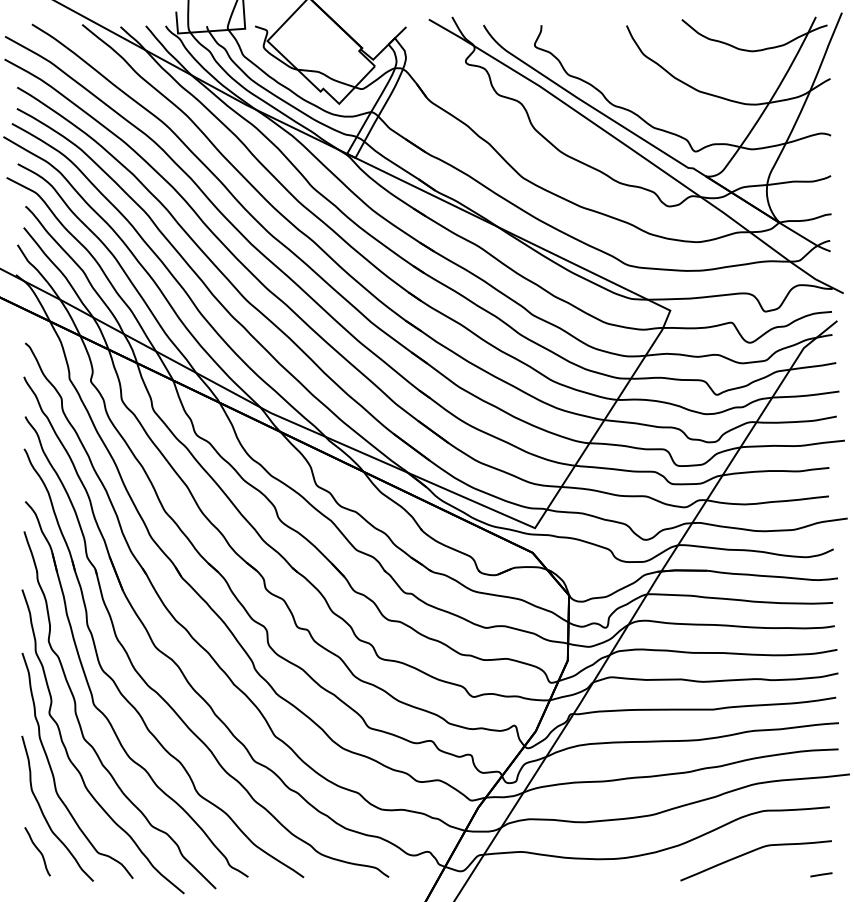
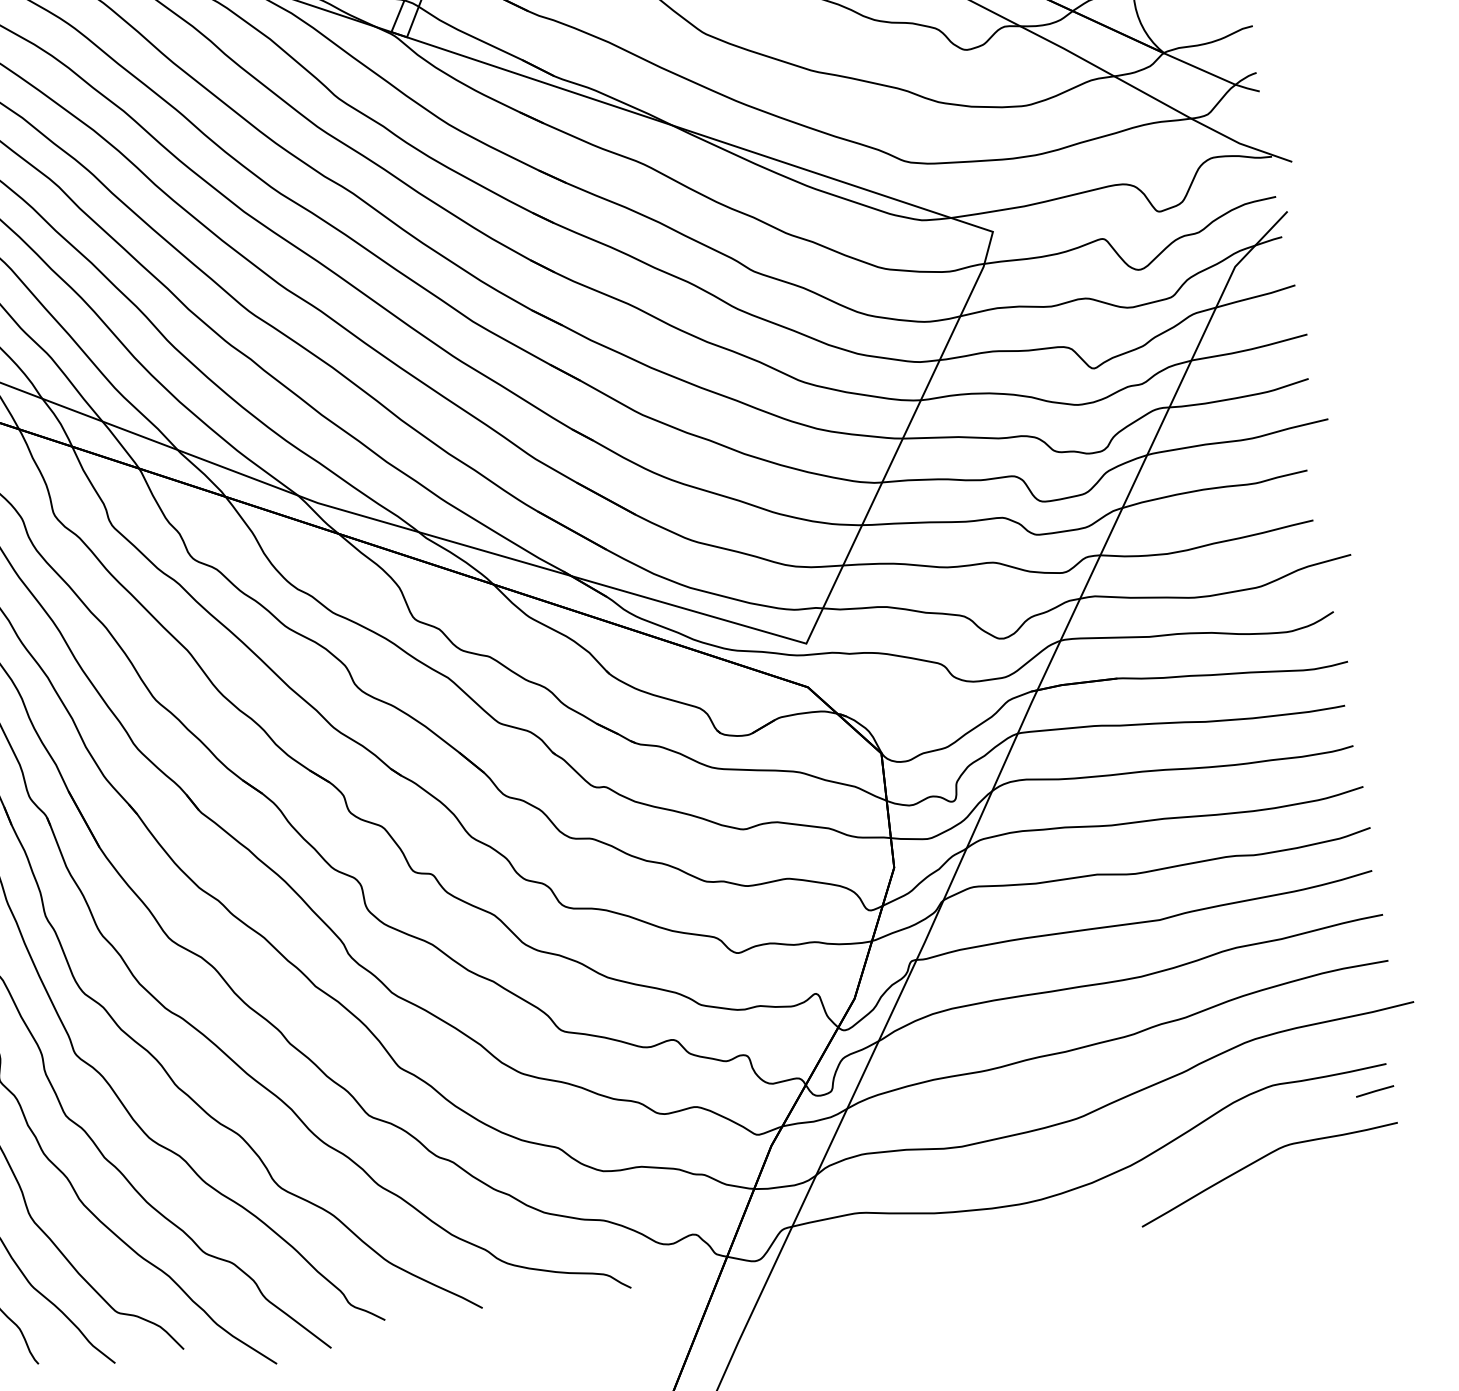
line: (821, 874) -> (1375, 1090), moved

